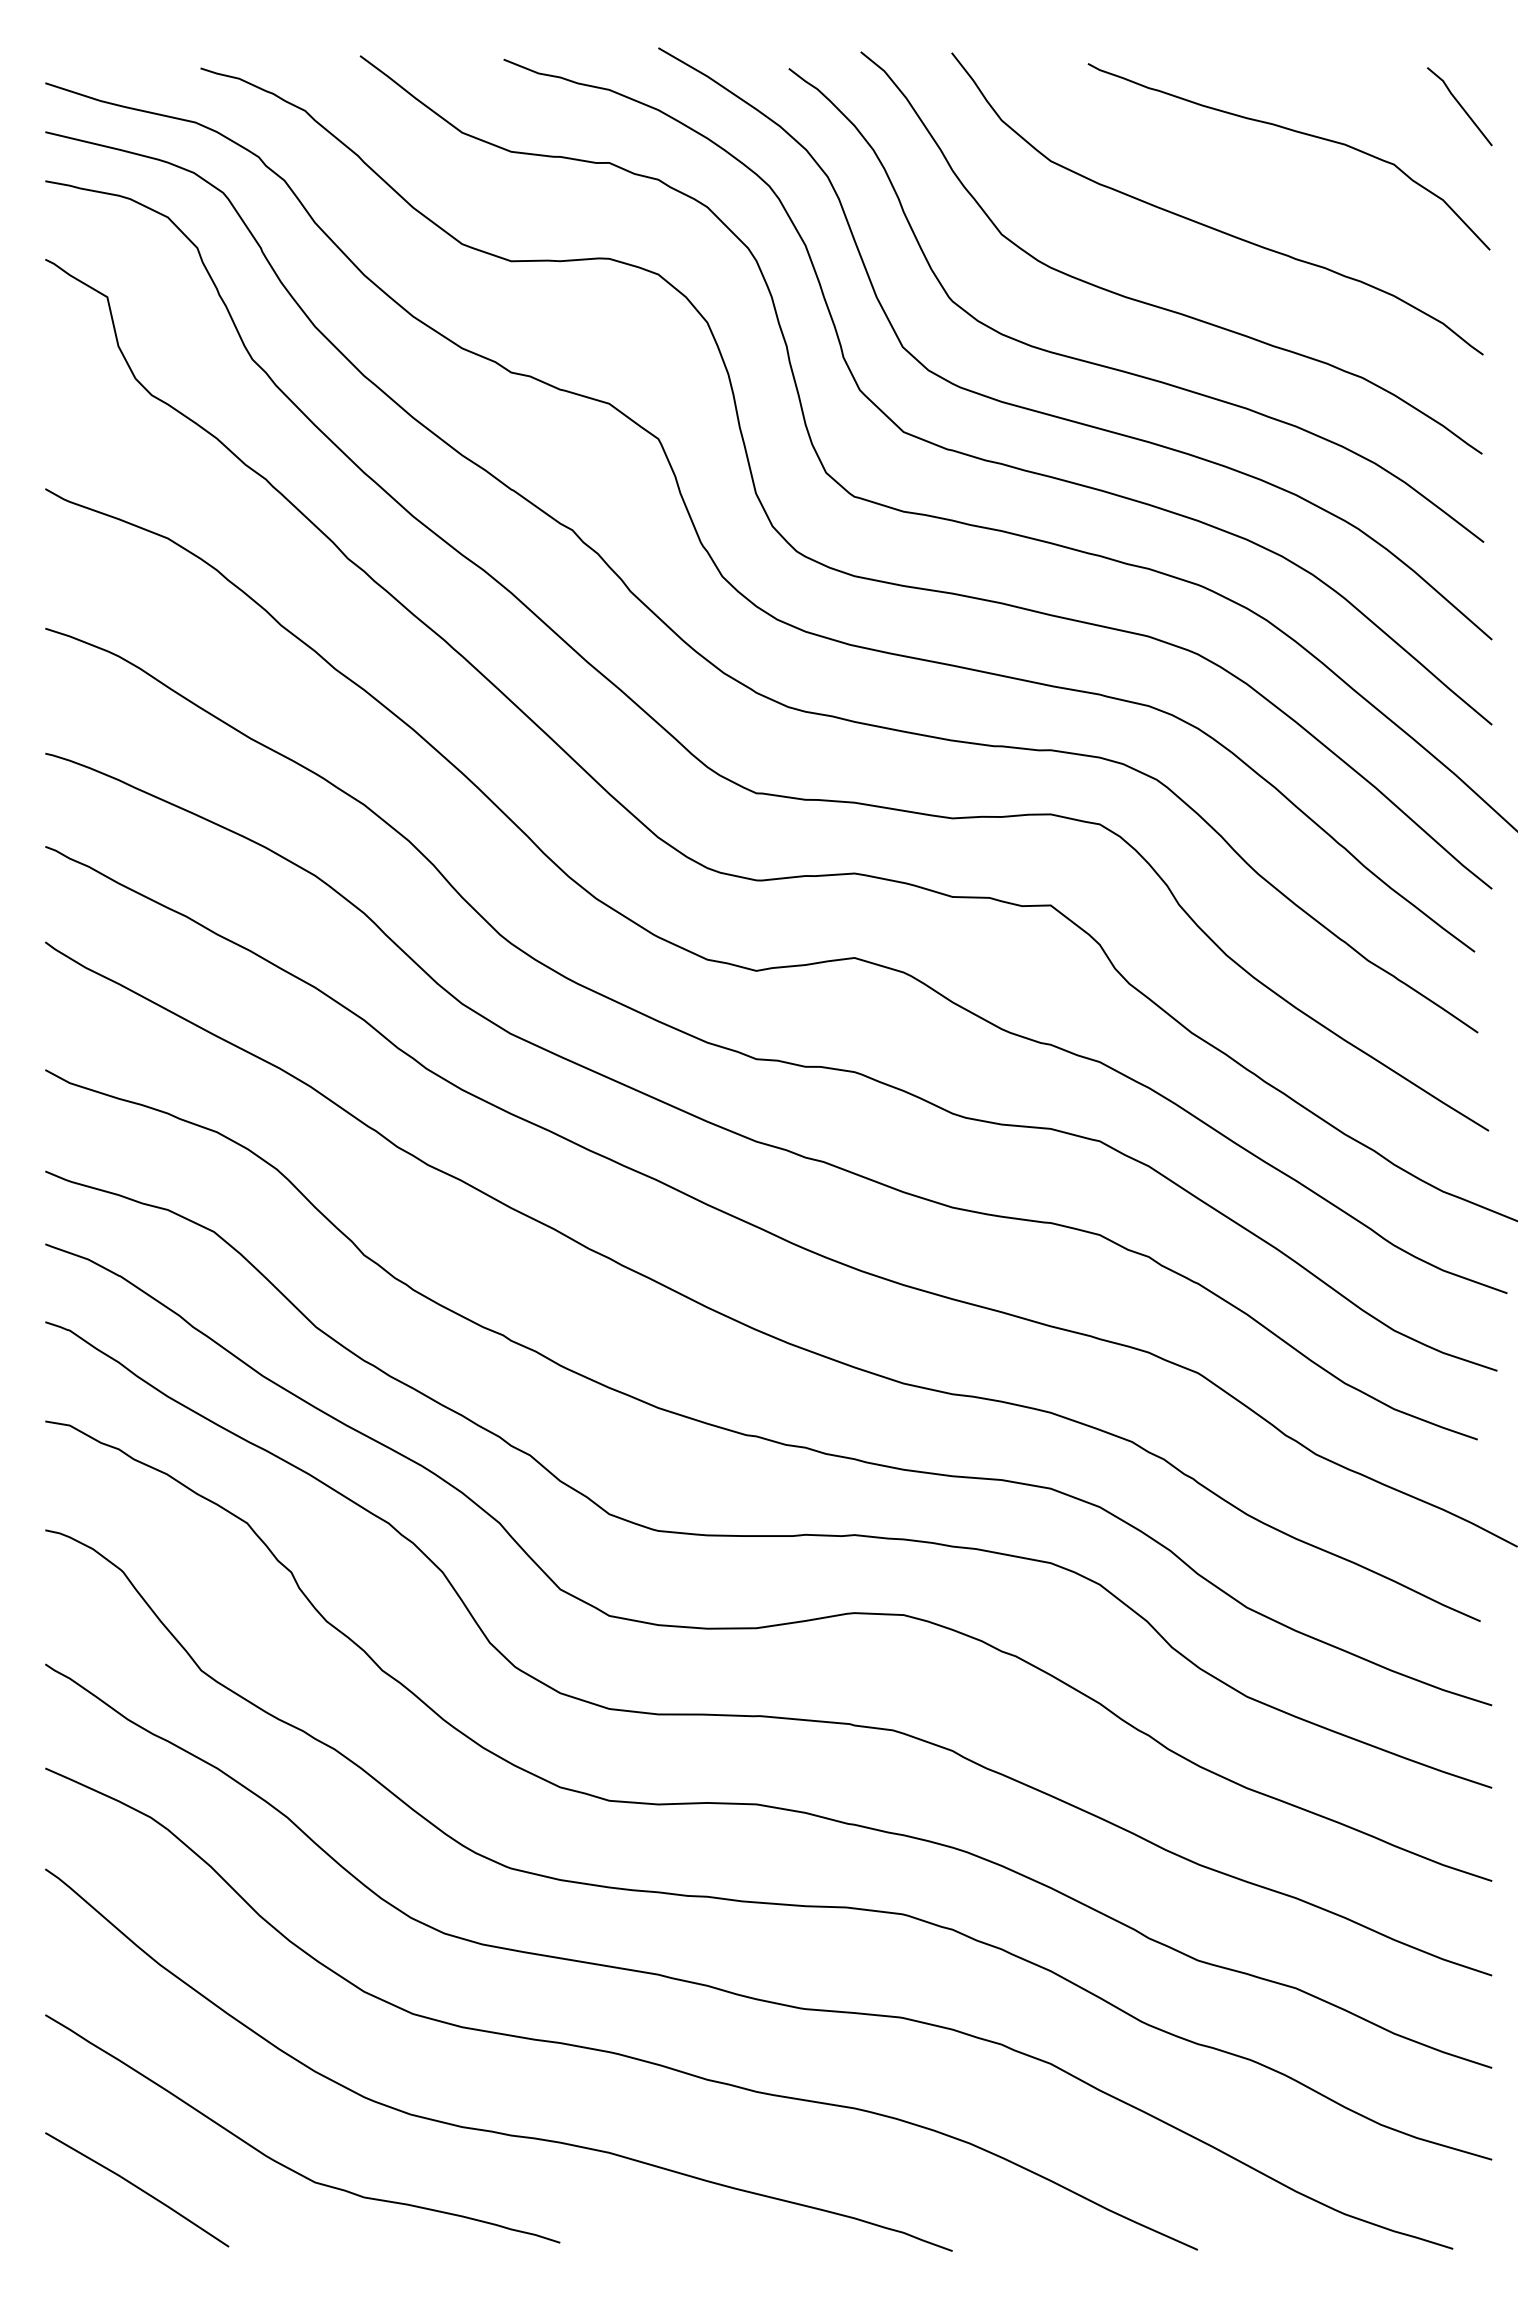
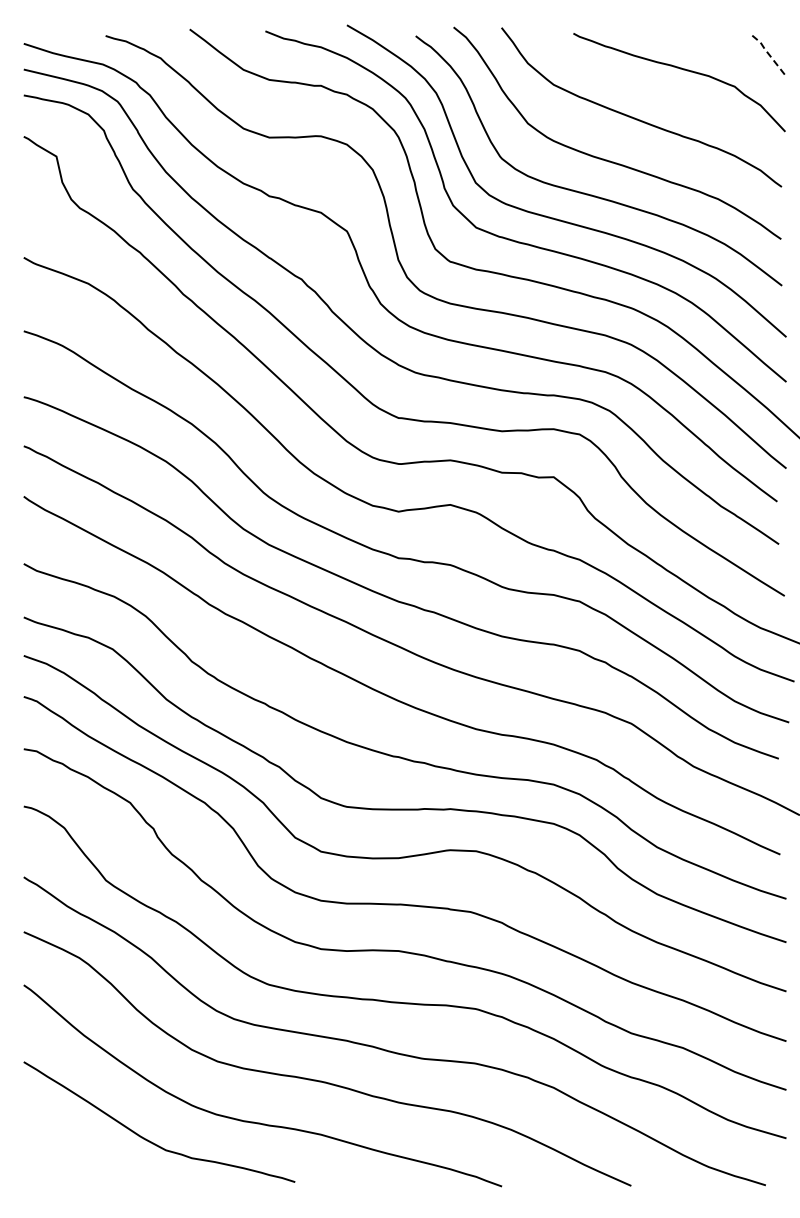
line: (1459, 105) -> (769, 55), solid -> dashed
line: (135, 2188) -> (71, 1153), removed

